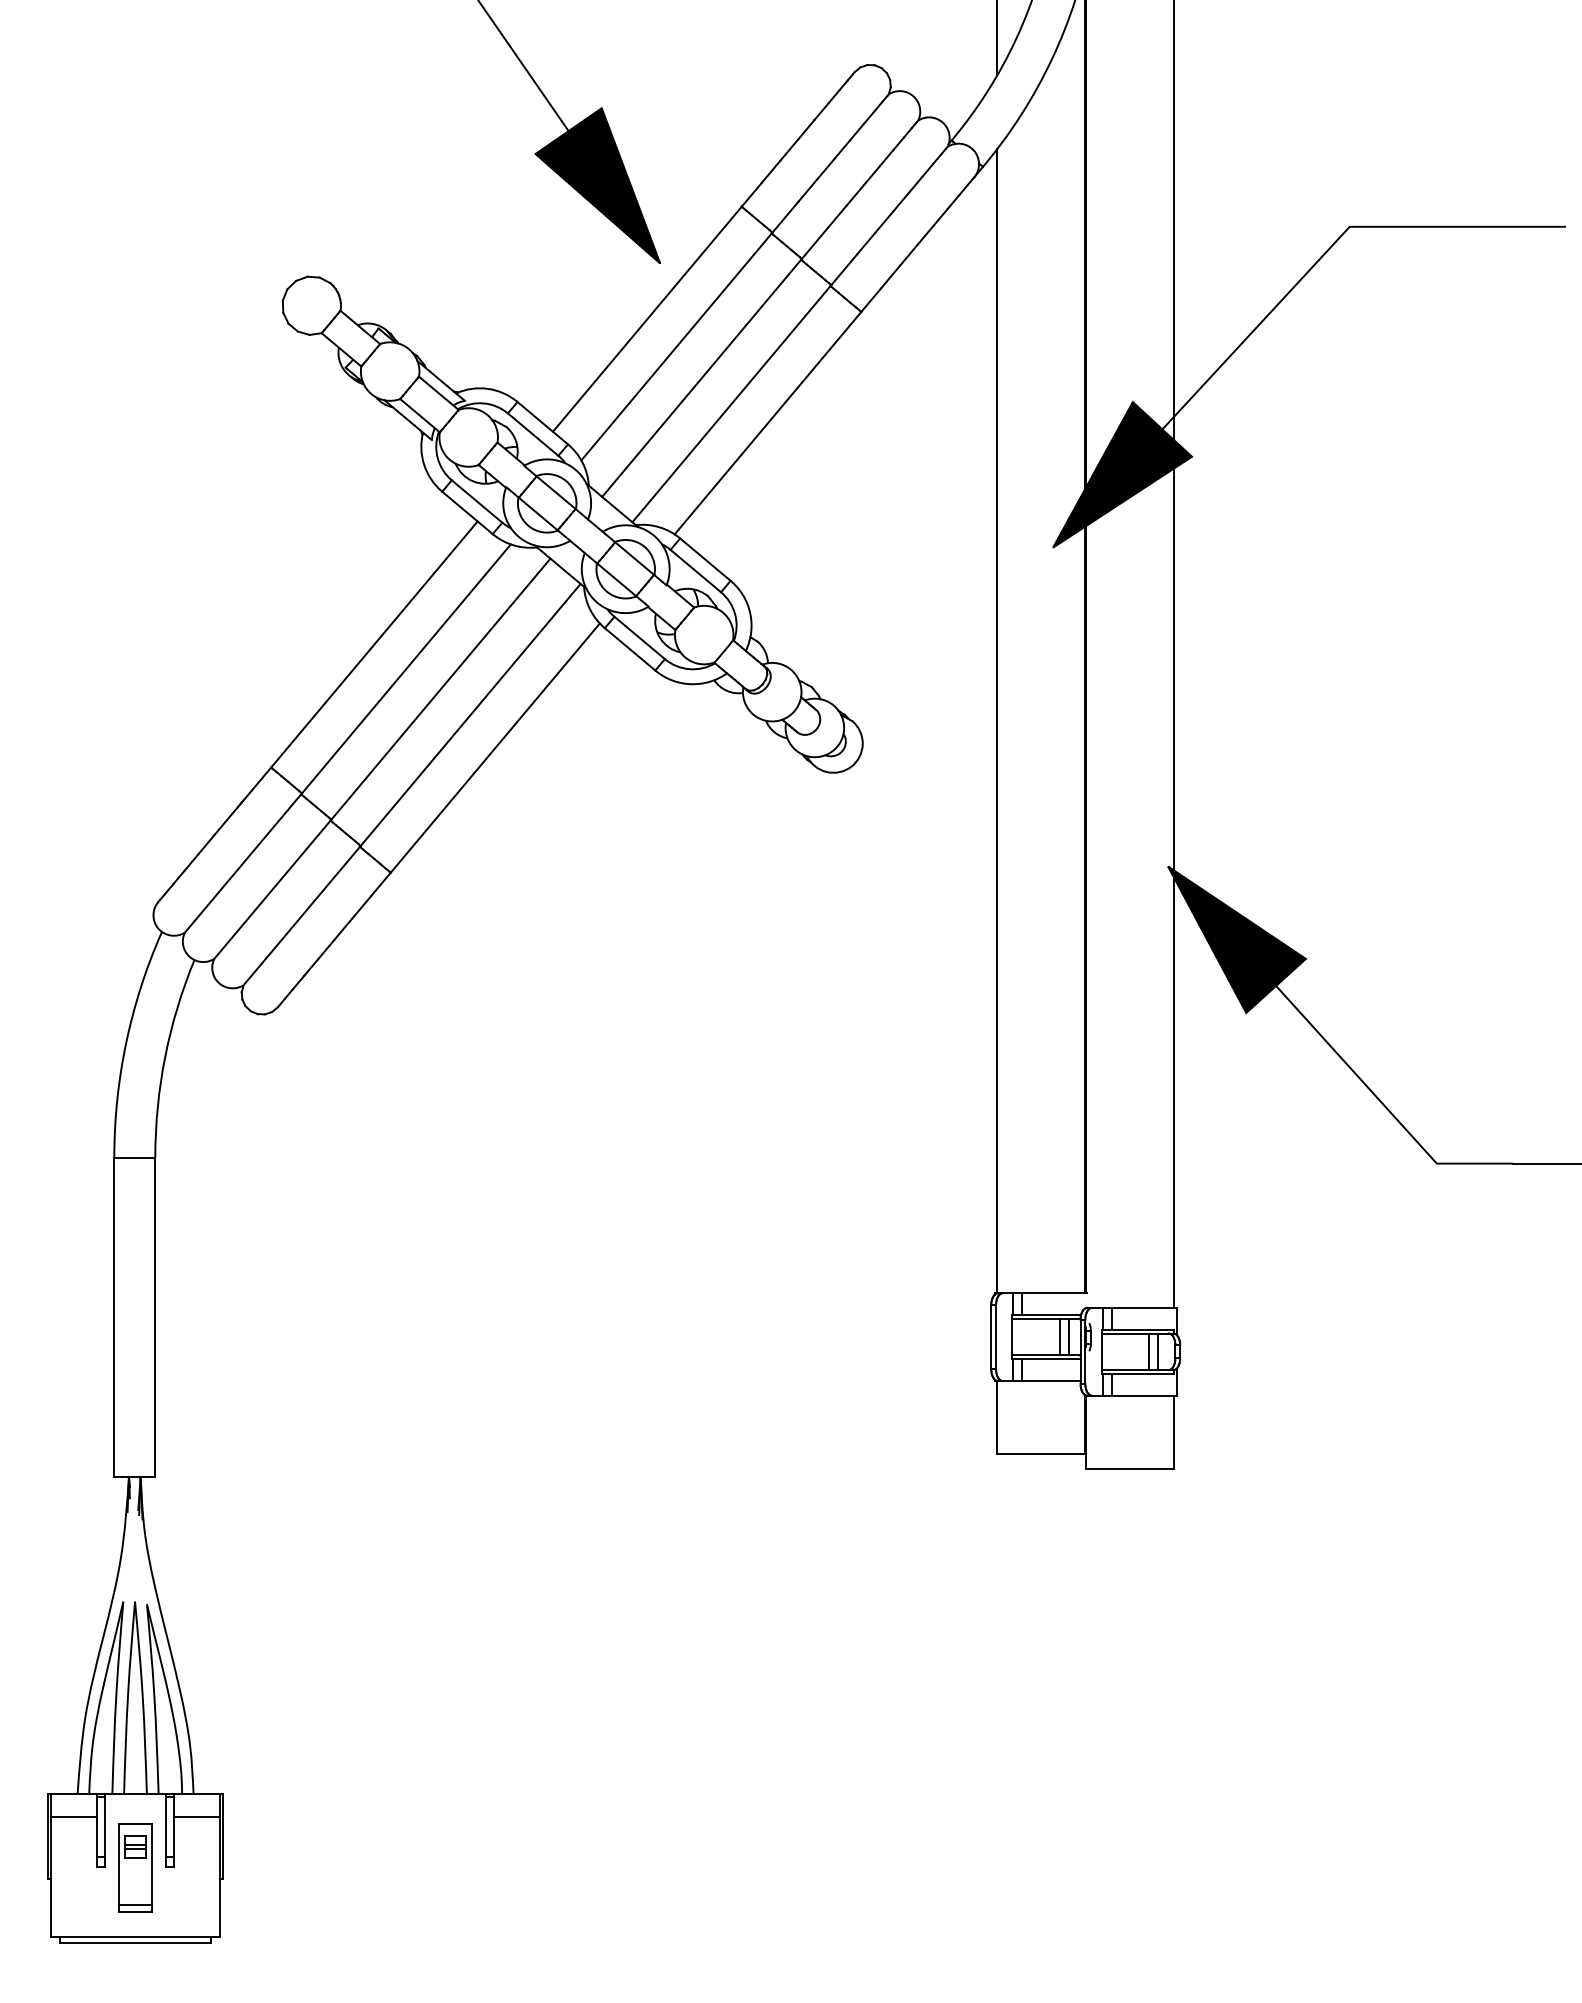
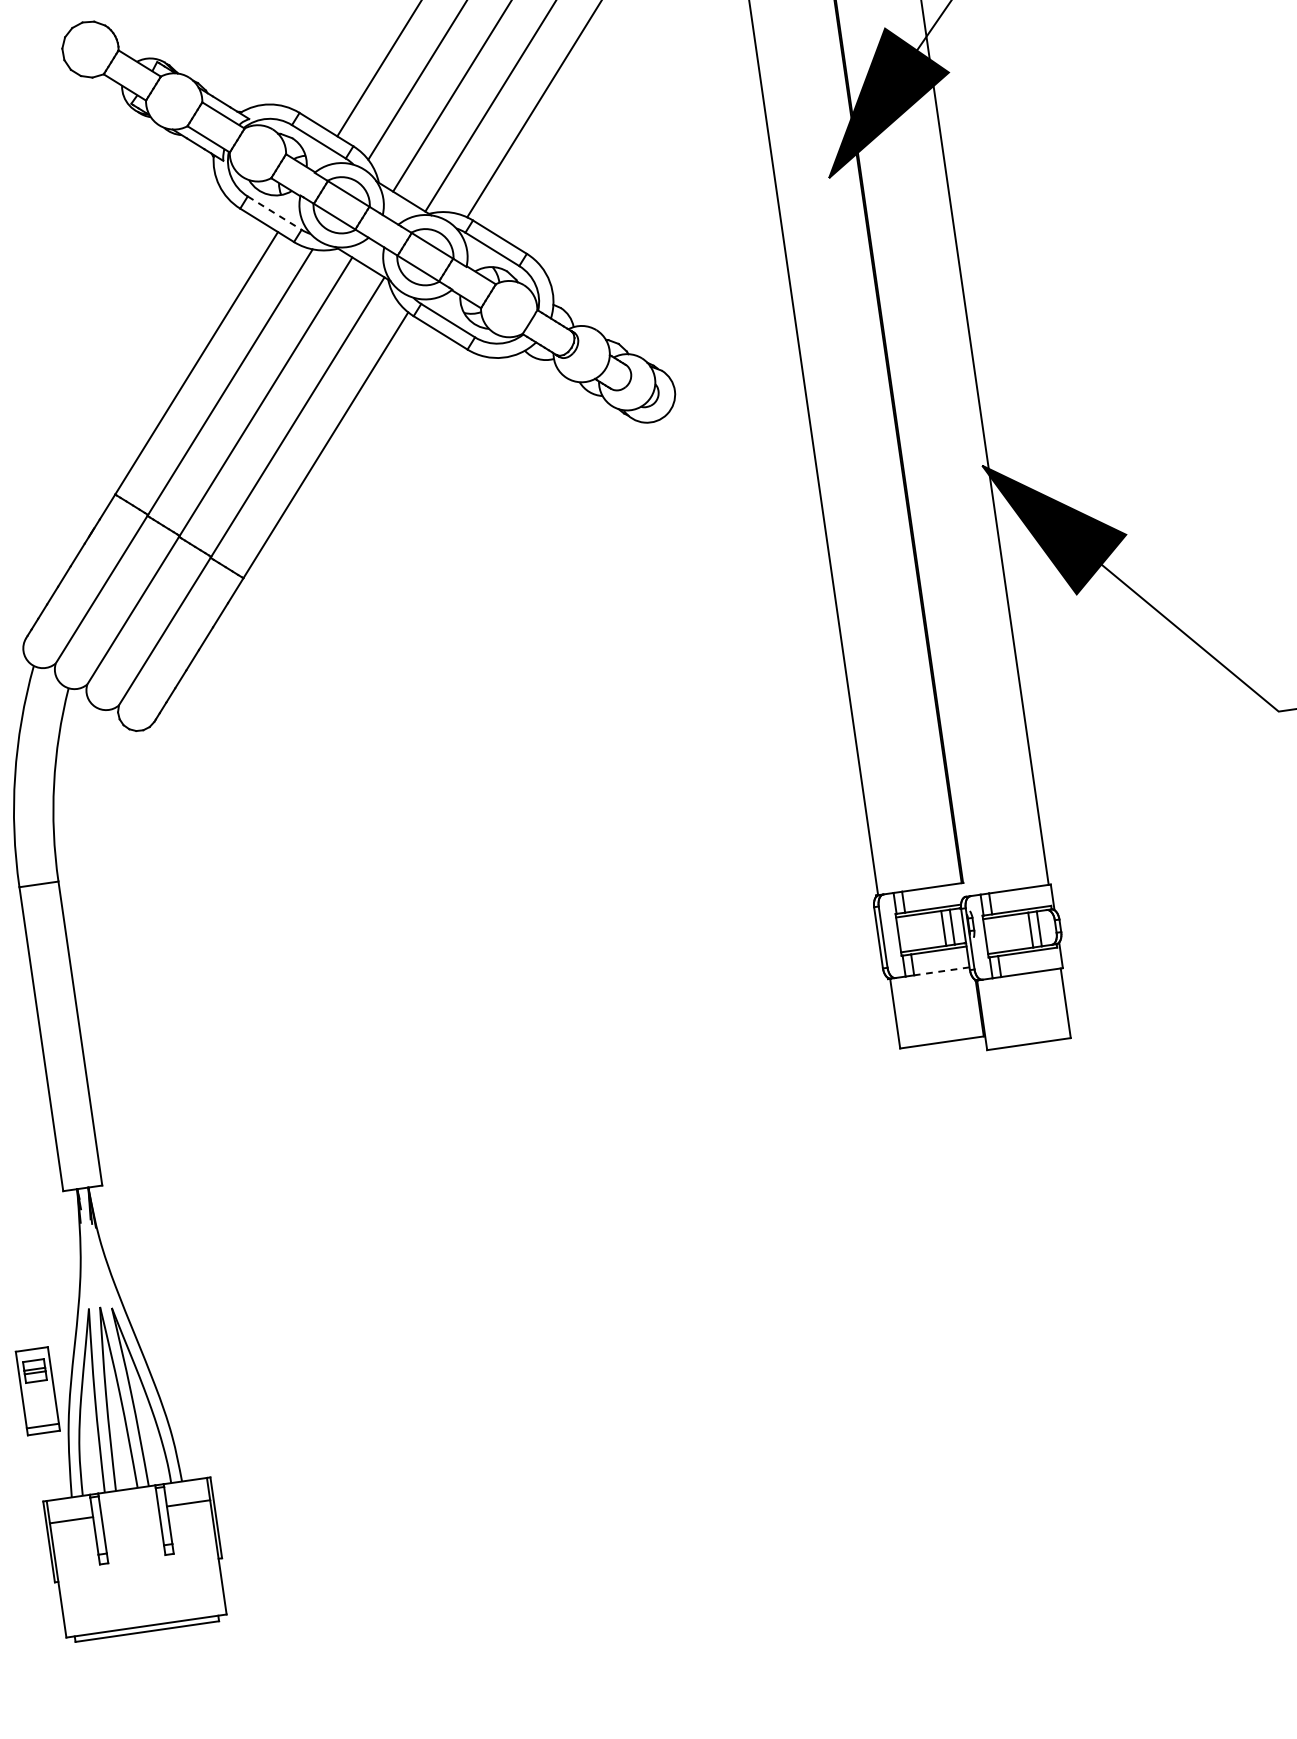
line: (477, 501) -> (275, 213), solid -> dashed
line: (1050, 1381) -> (941, 971), solid -> dashed
part: (135, 1867) -> (37, 1390), moved

